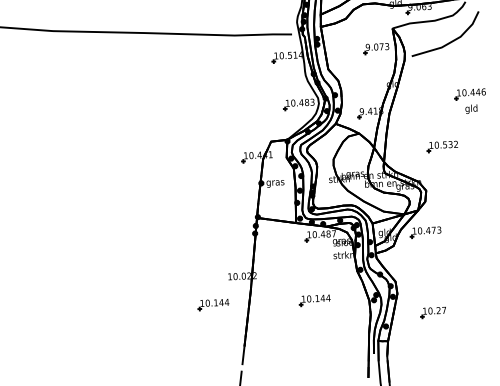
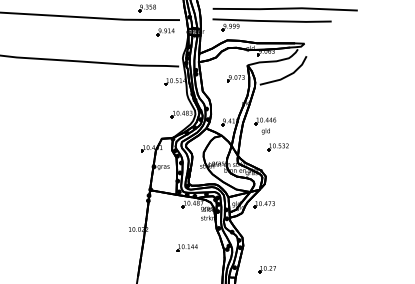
part: (470, 100) -> (265, 125), moved
part: (212, 304) -> (117, 247), removed
part: (432, 312) -> (266, 269), moved

